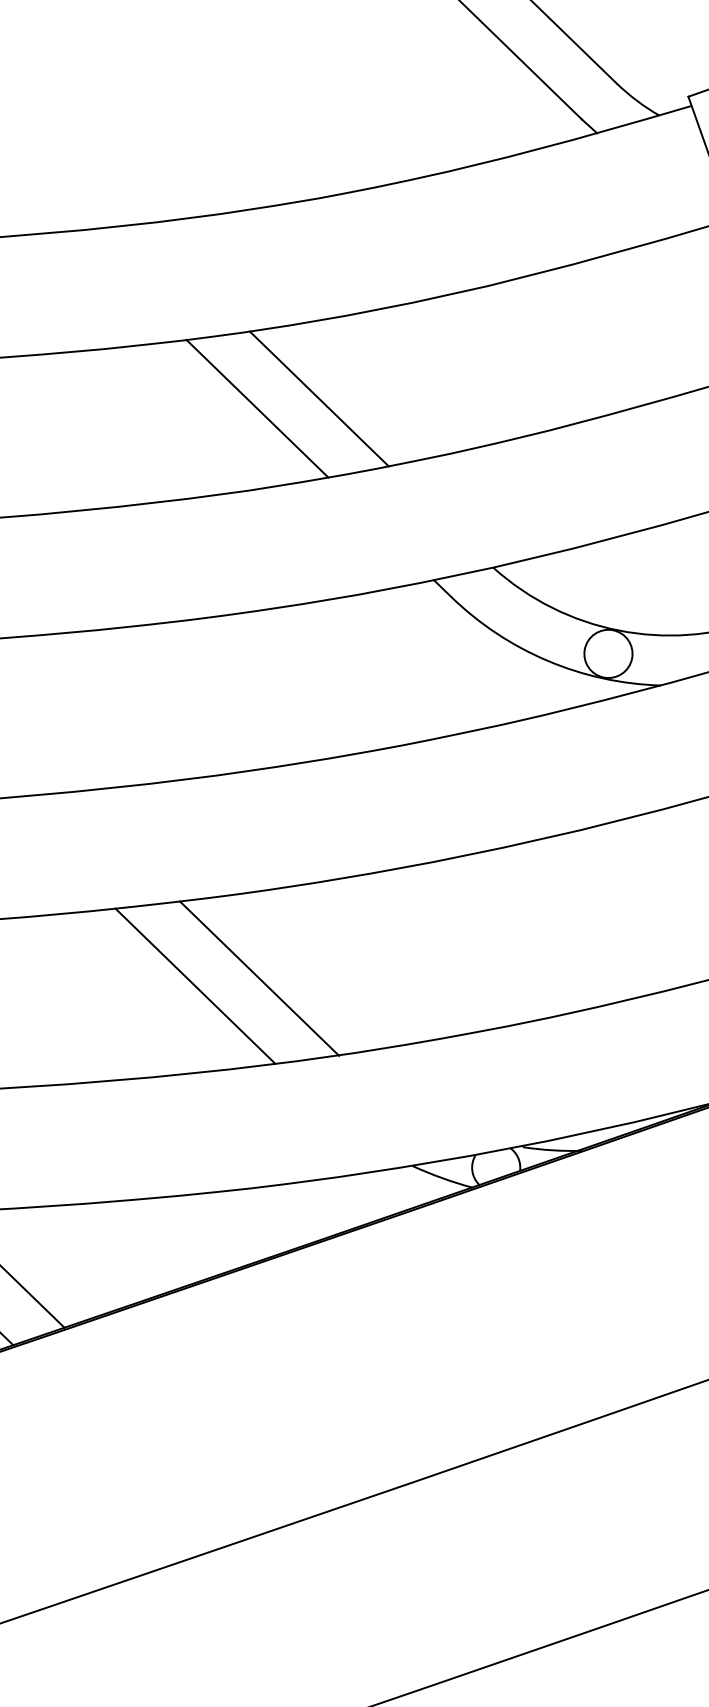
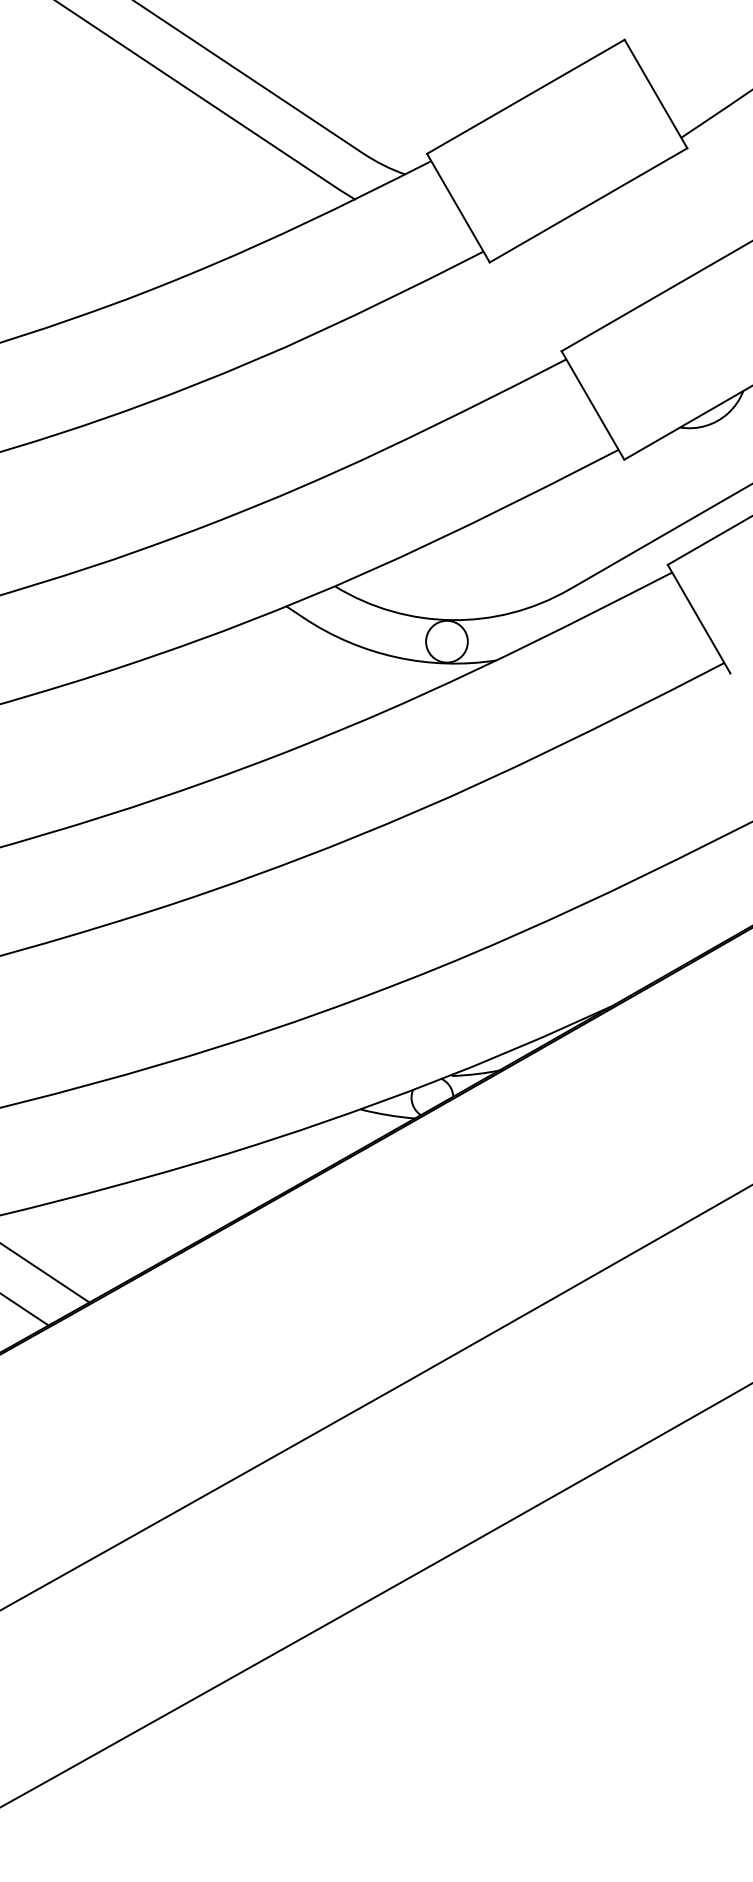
line: (319, 398) -> (160, 469), removed
line: (257, 408) -> (108, 487), removed
line: (259, 978) -> (200, 973), removed
line: (194, 986) -> (146, 990), removed

